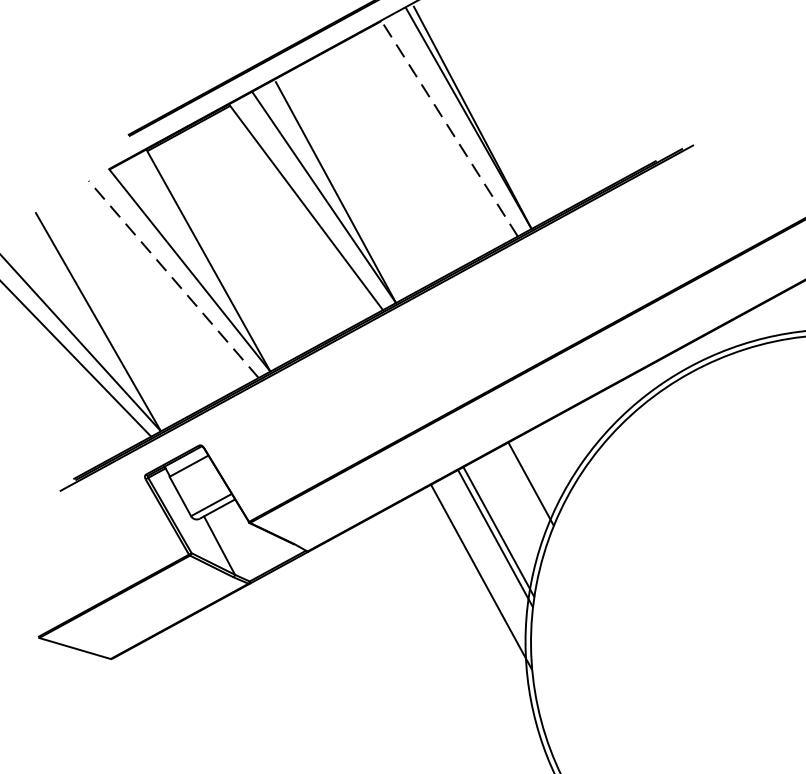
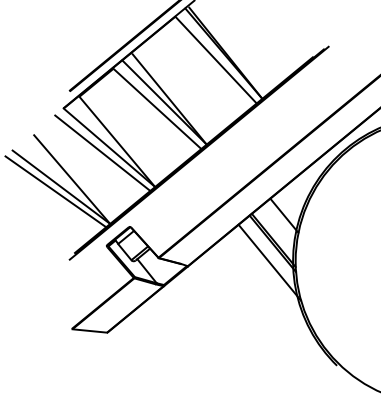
line: (448, 127) -> (215, 59), dashed -> solid
line: (173, 279) -> (102, 153), dashed -> solid

